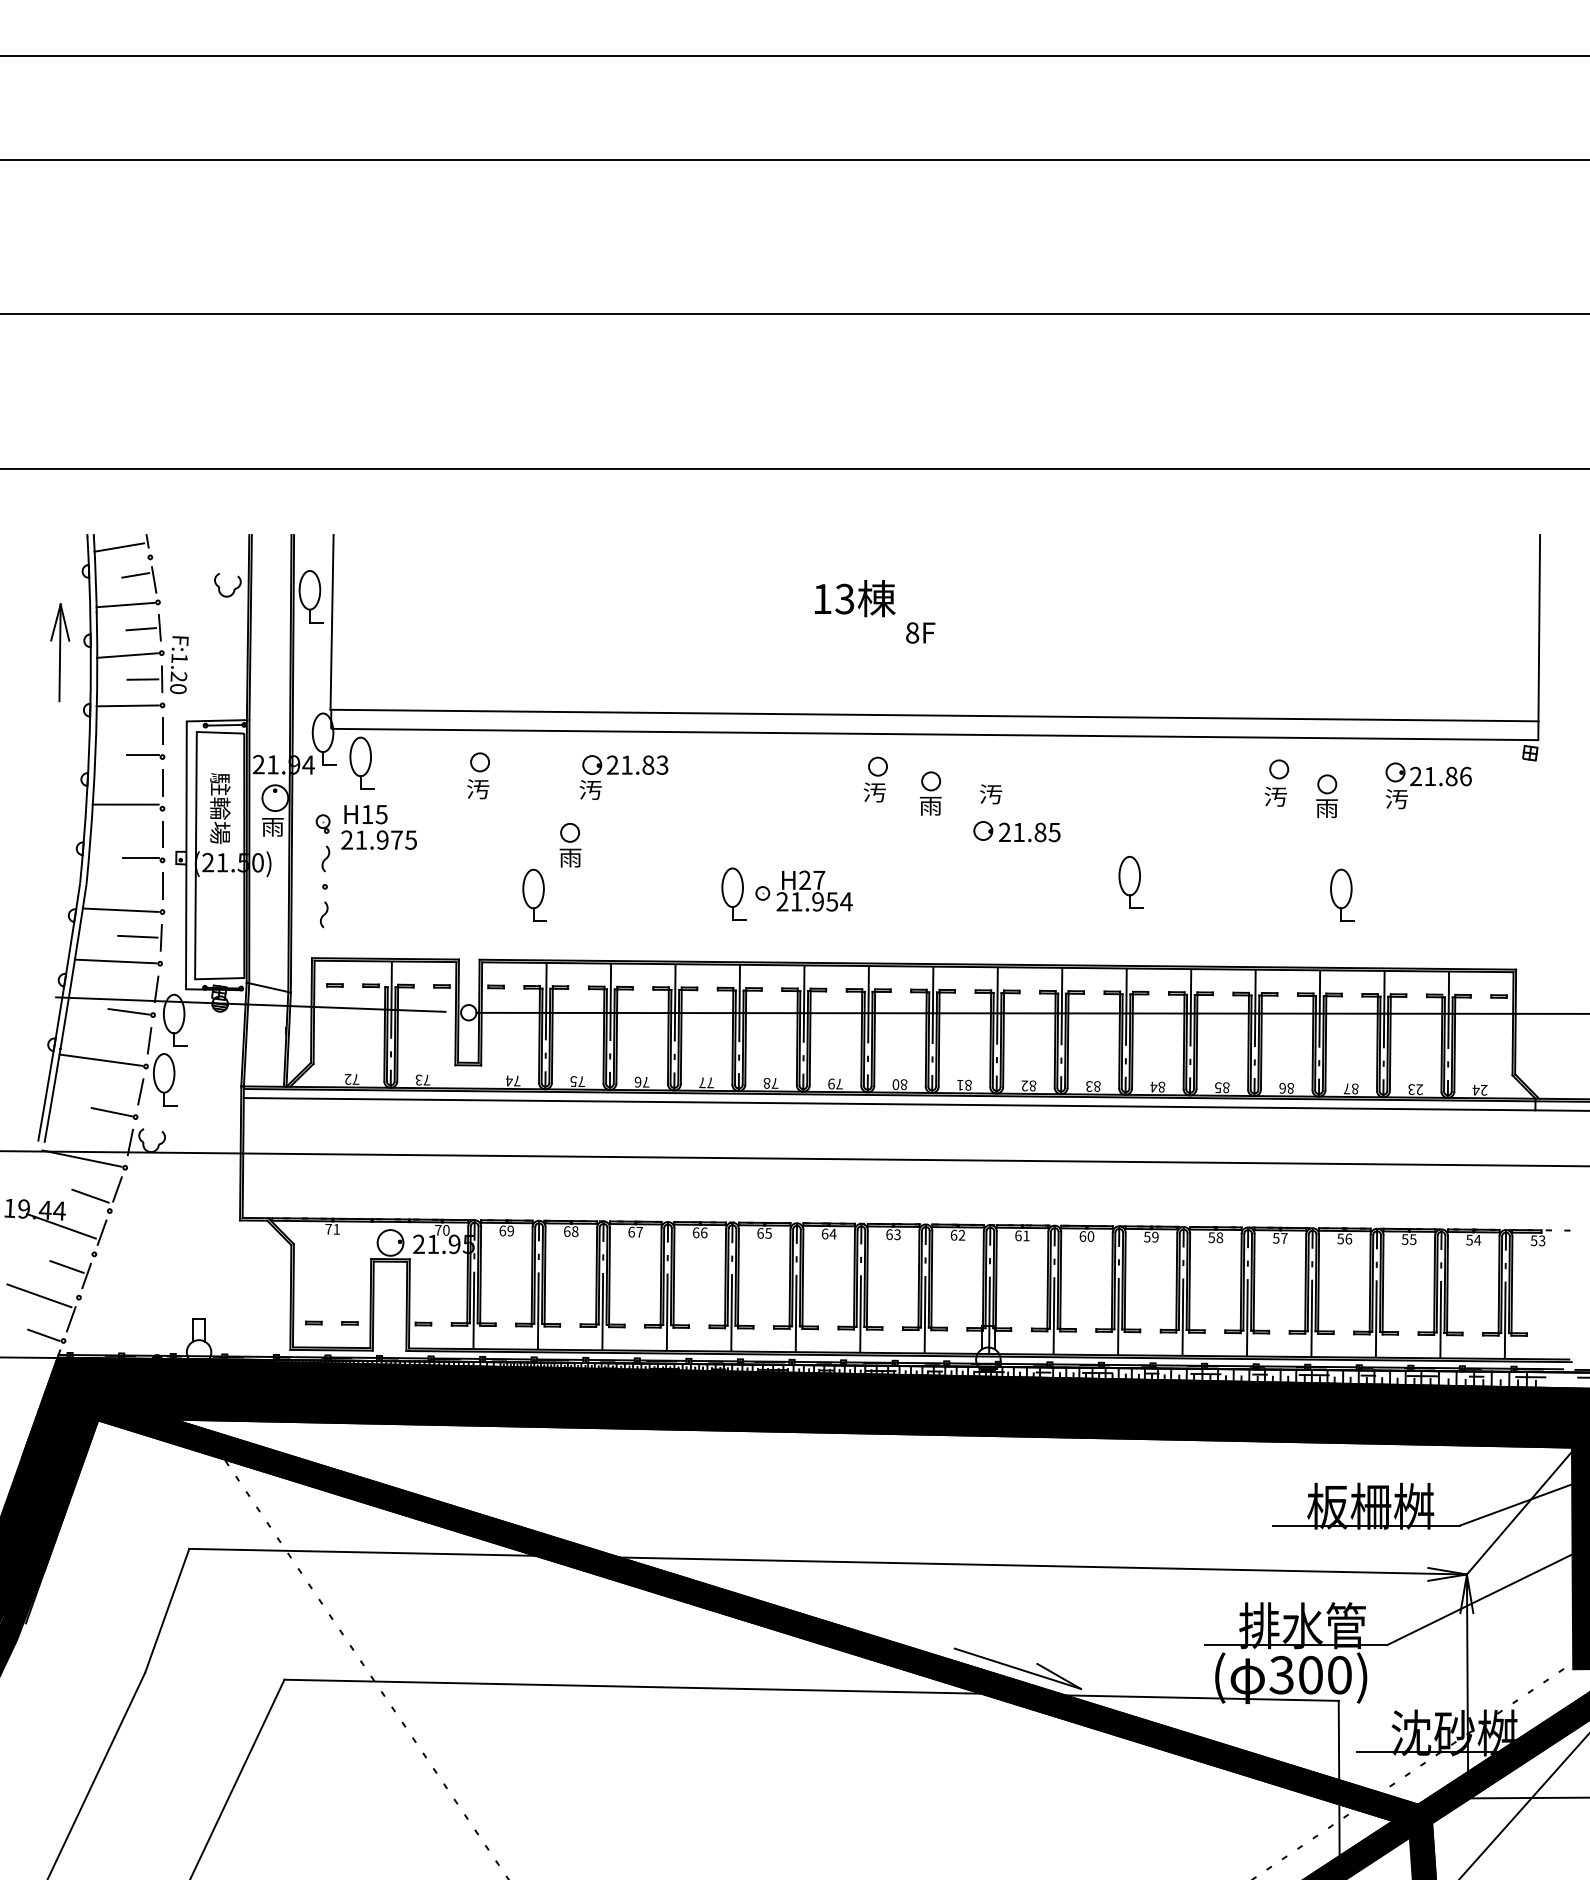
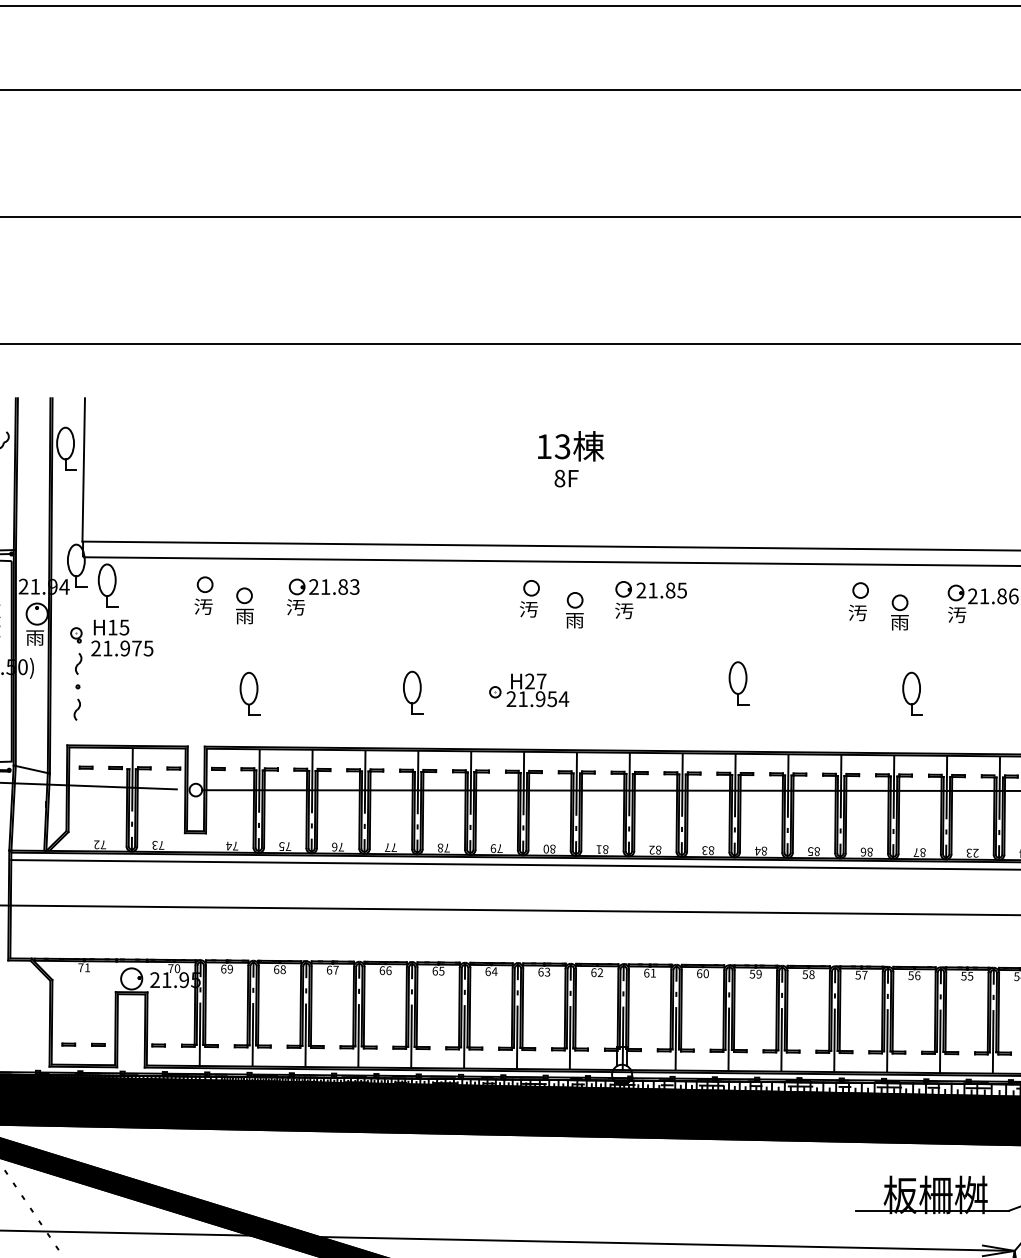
text: (855, 598) -> (571, 446), moved
part: (1016, 831) -> (650, 589), moved
part: (570, 845) -> (244, 606), moved
part: (803, 890) -> (528, 689), moved

